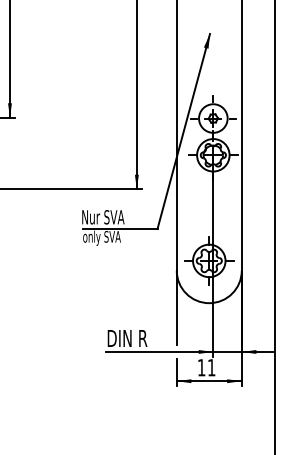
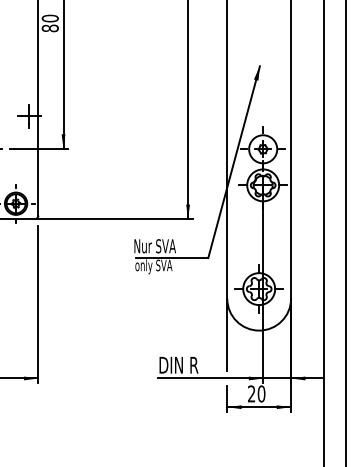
text: (206, 367) -> (256, 393), 11 -> 20

